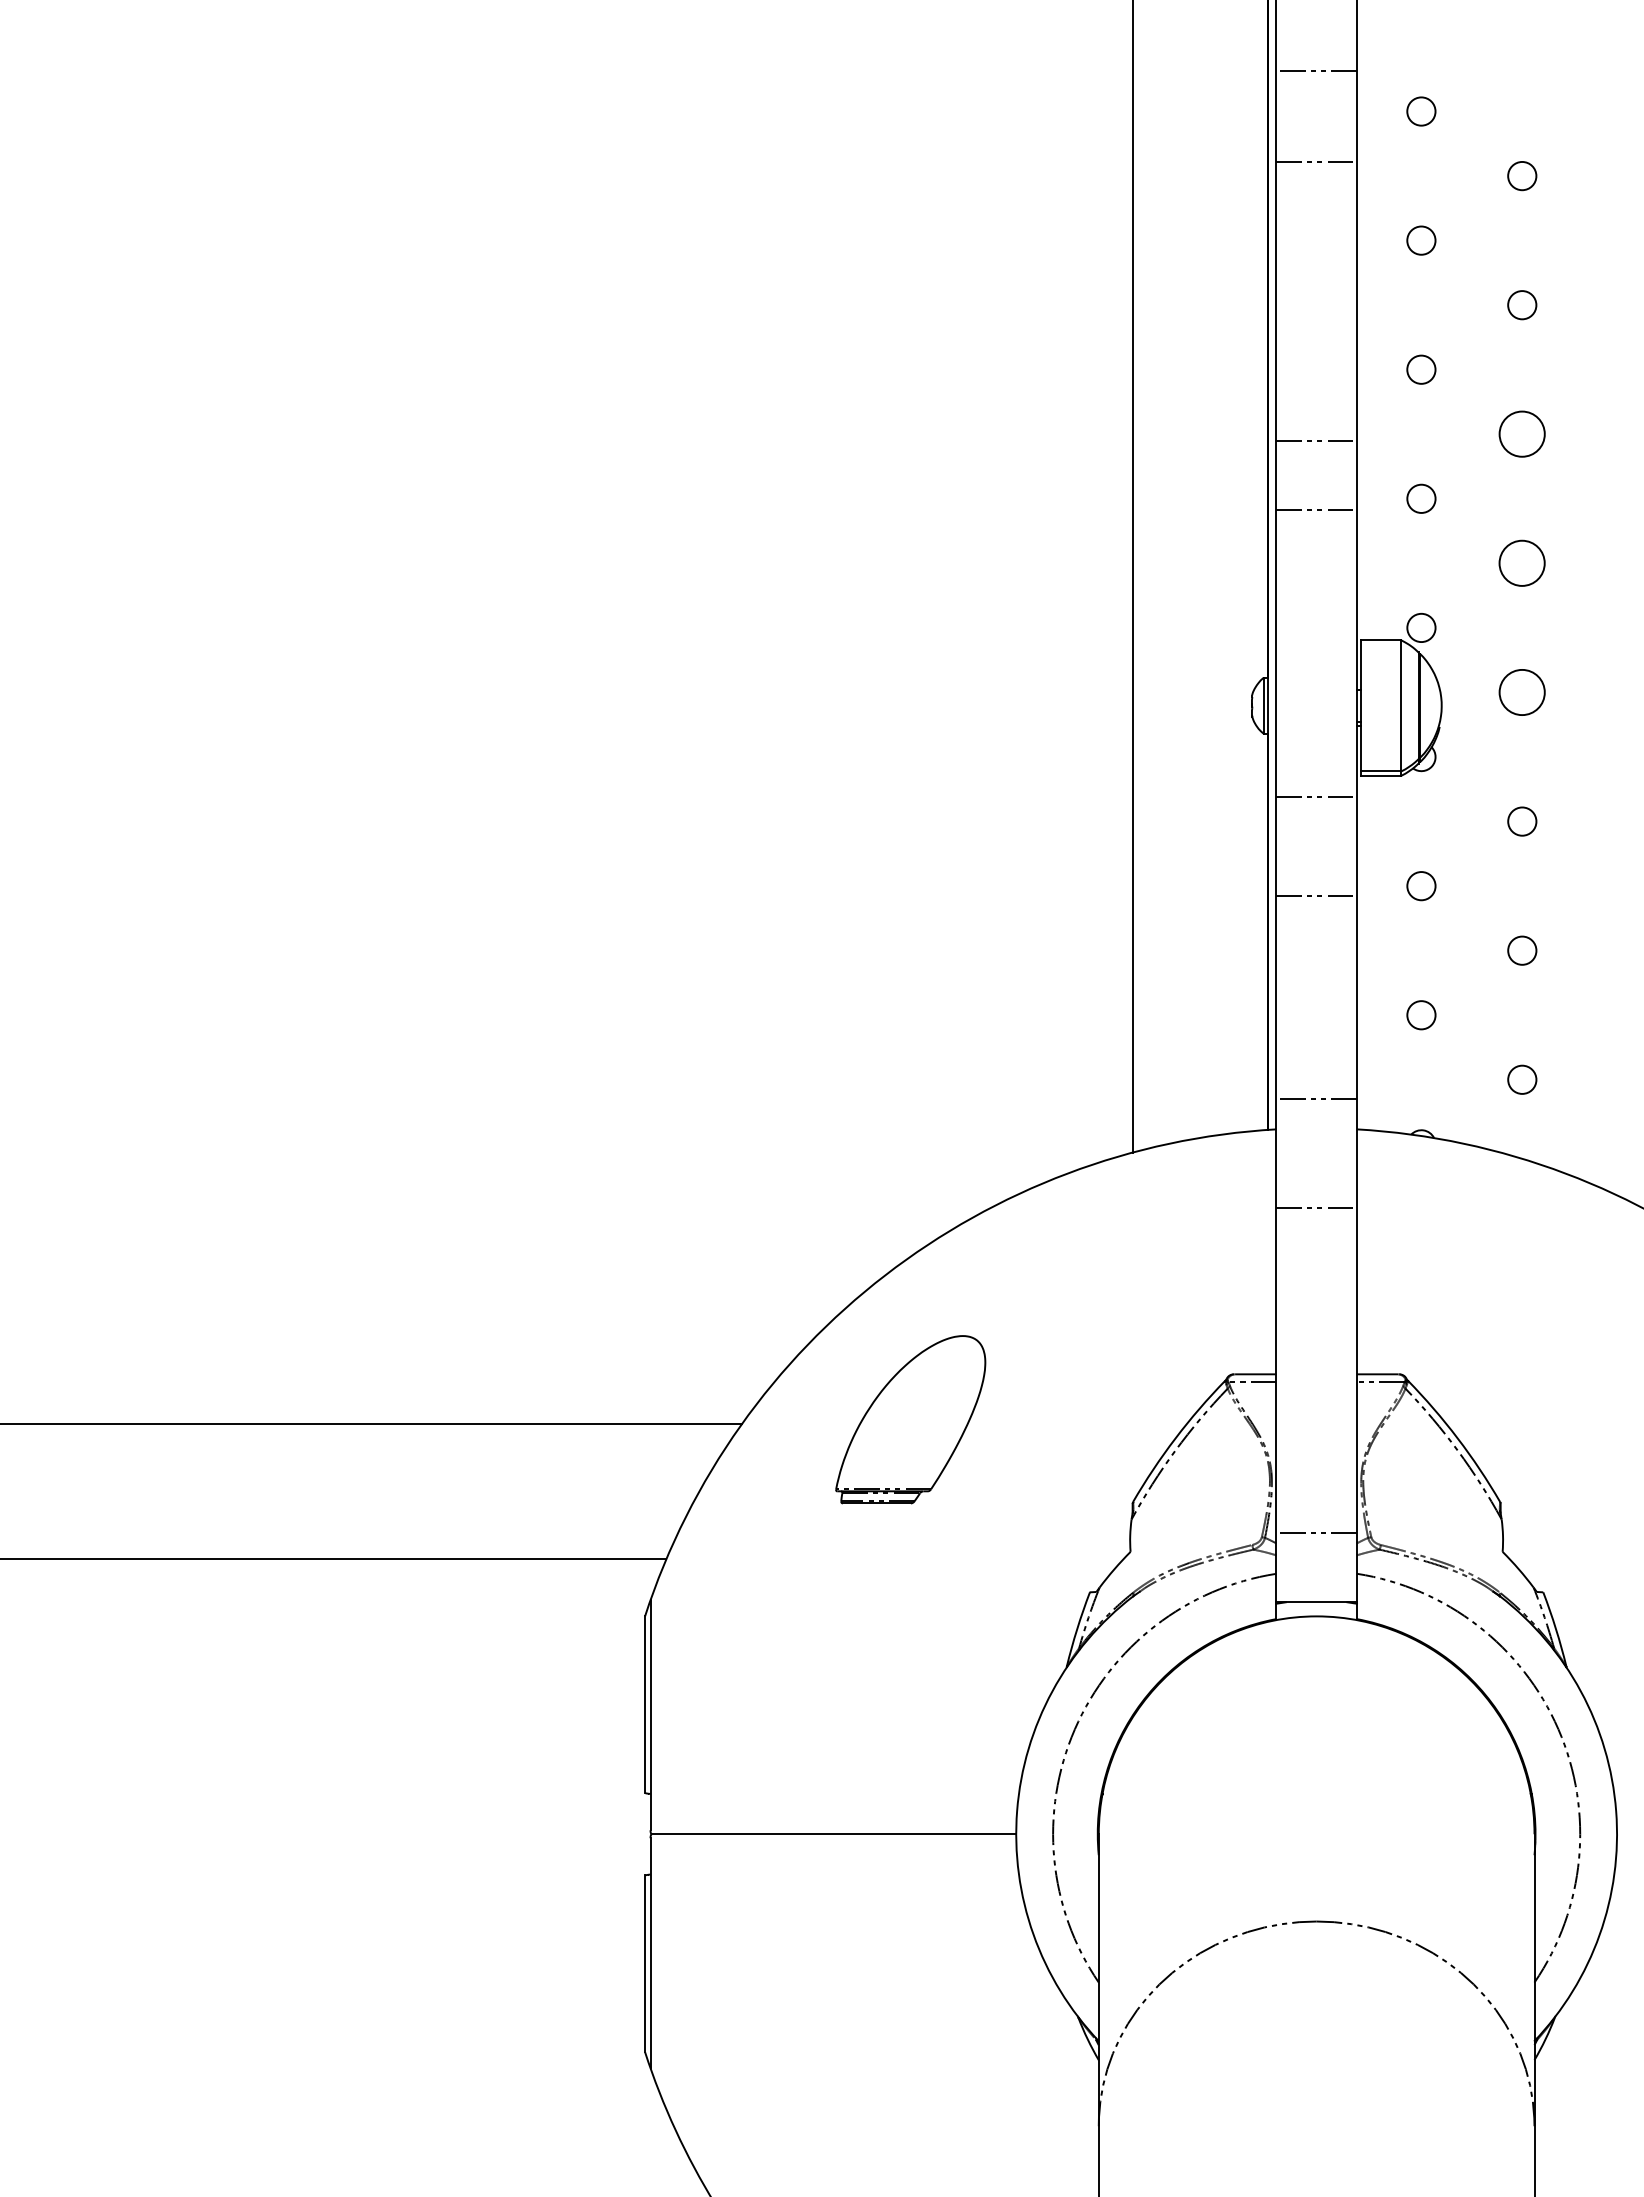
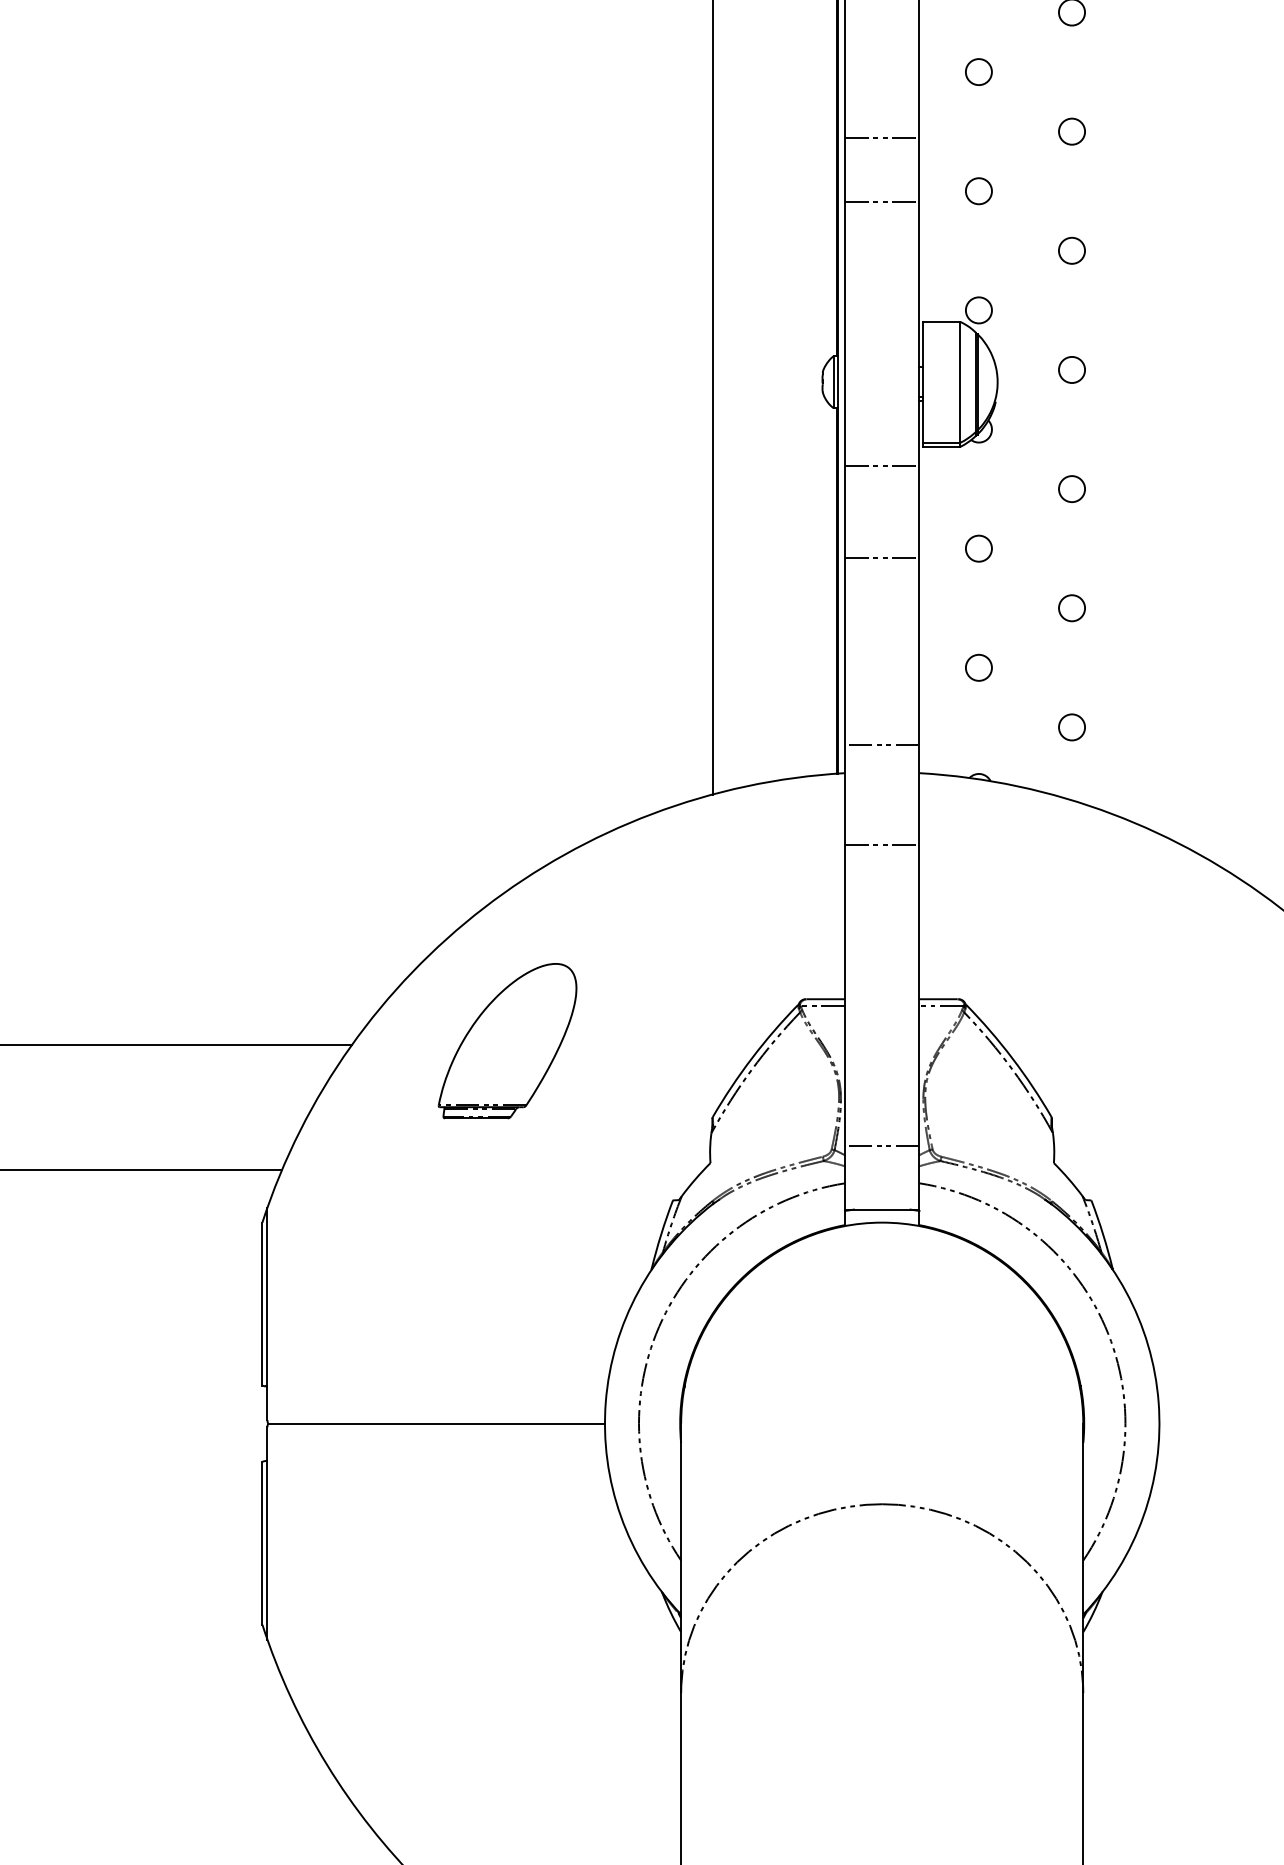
circle: (1522, 434) -> (1072, 131), size x0.62
circle: (1522, 563) -> (1072, 250), size x0.62
circle: (1522, 692) -> (1072, 369), size x0.62

